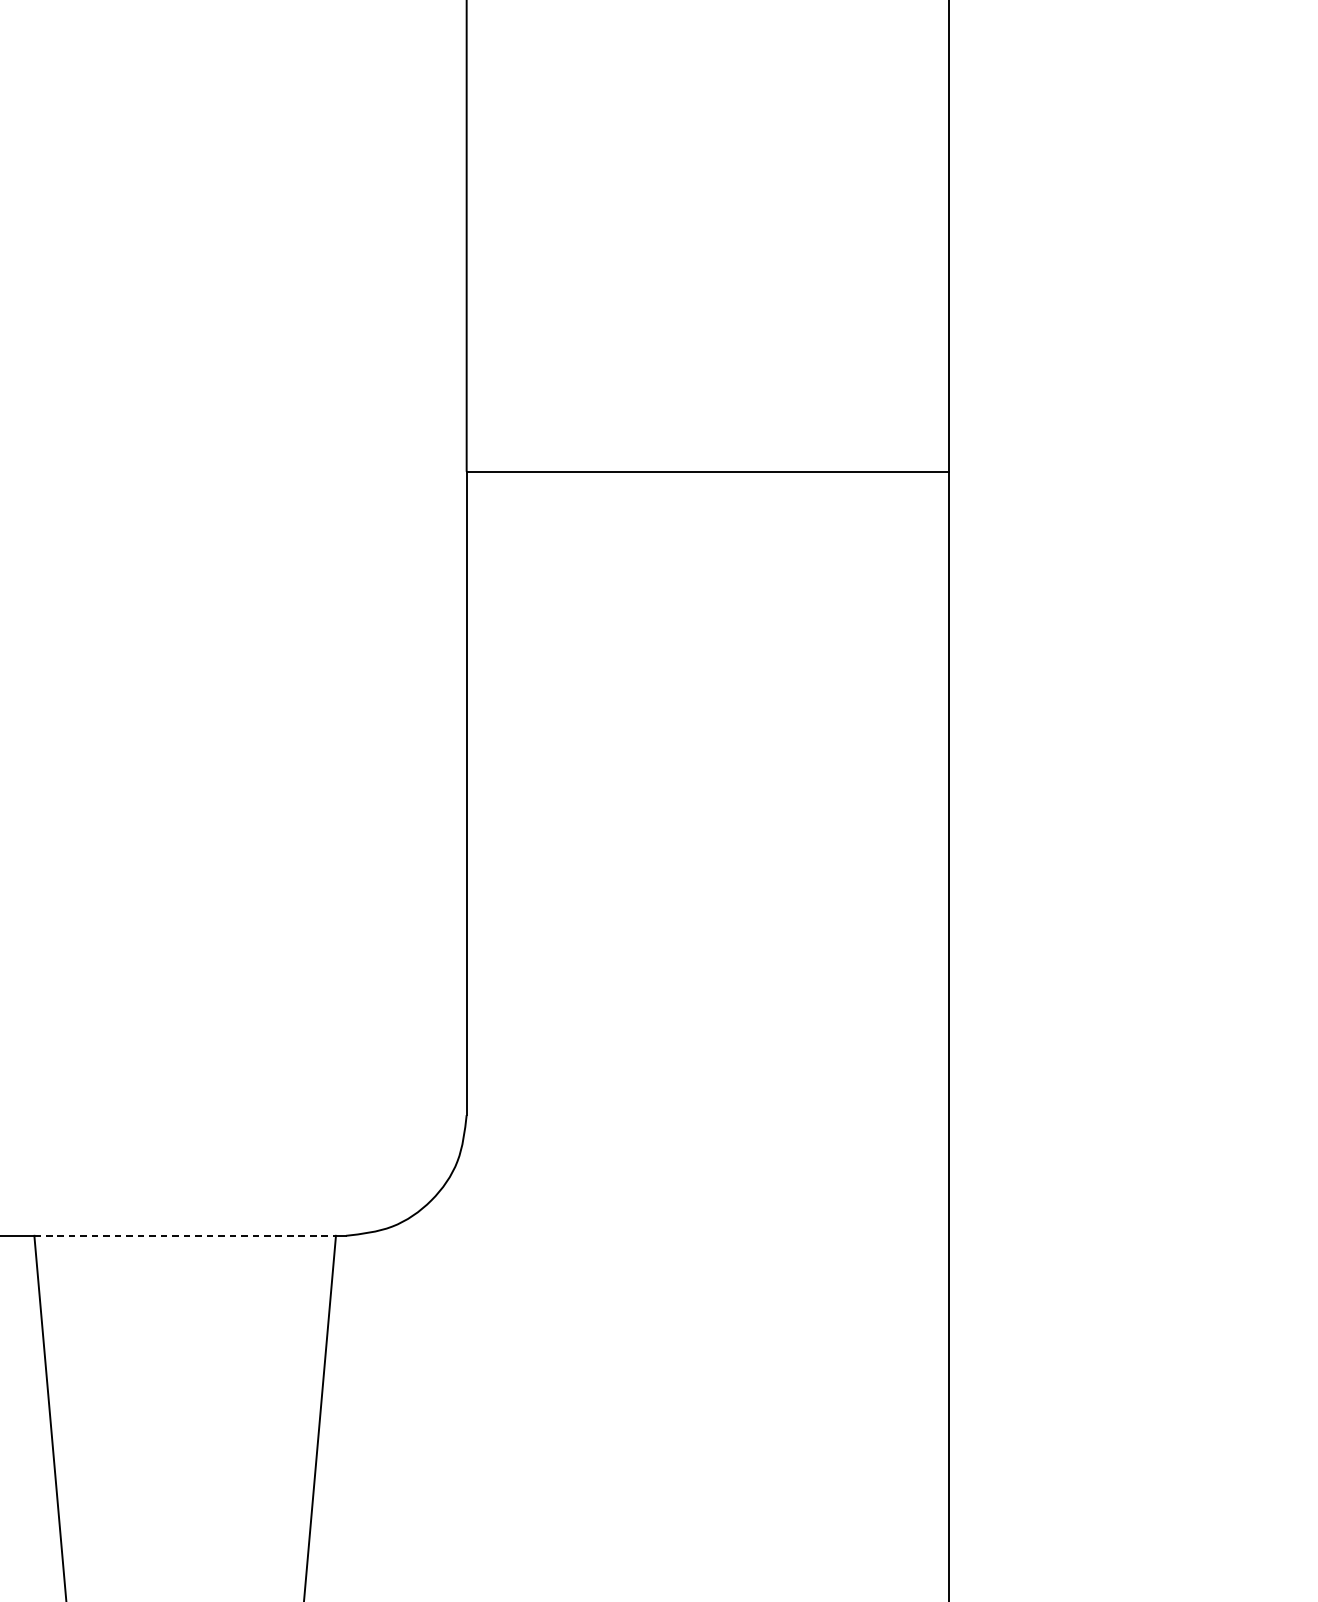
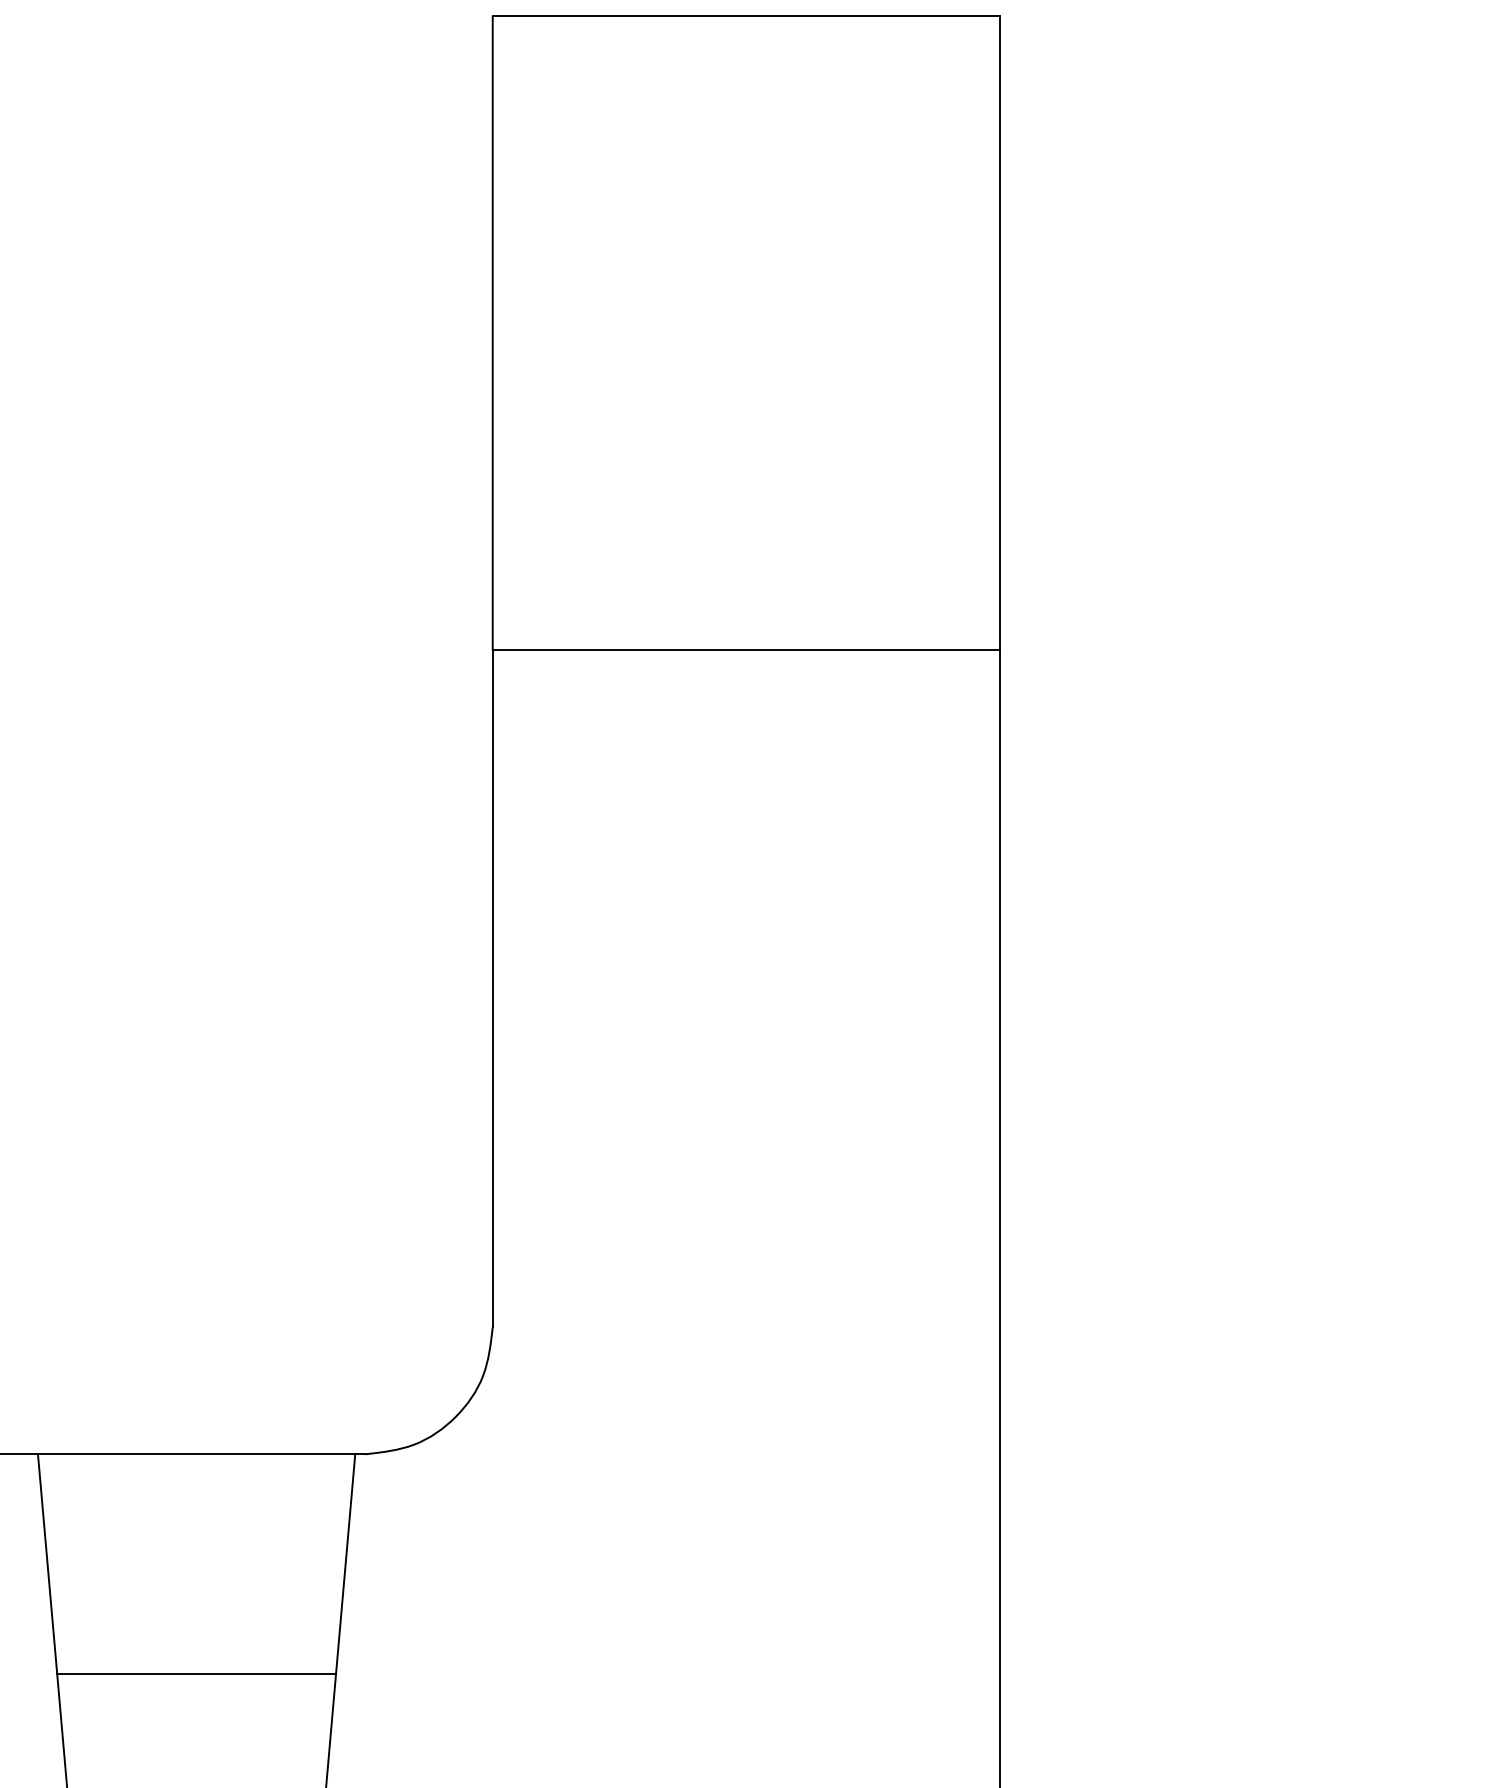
line: (185, 1236) -> (196, 1454), dashed -> solid
line: (185, 1445) -> (196, 1674), added

